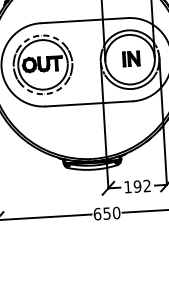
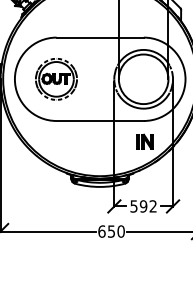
part: (130, 58) -> (144, 141), moved
part: (43, 65) -> (56, 79), size x0.7
text: (127, 187) -> (133, 206), 192 -> 592

